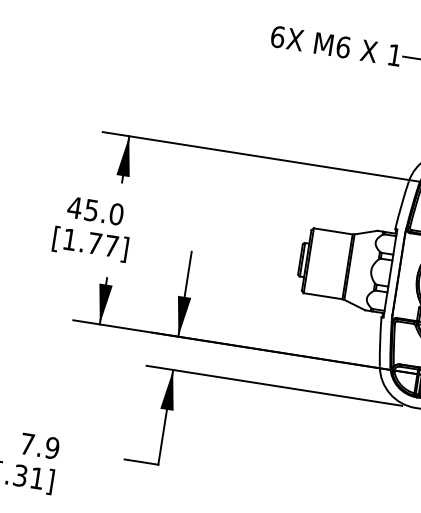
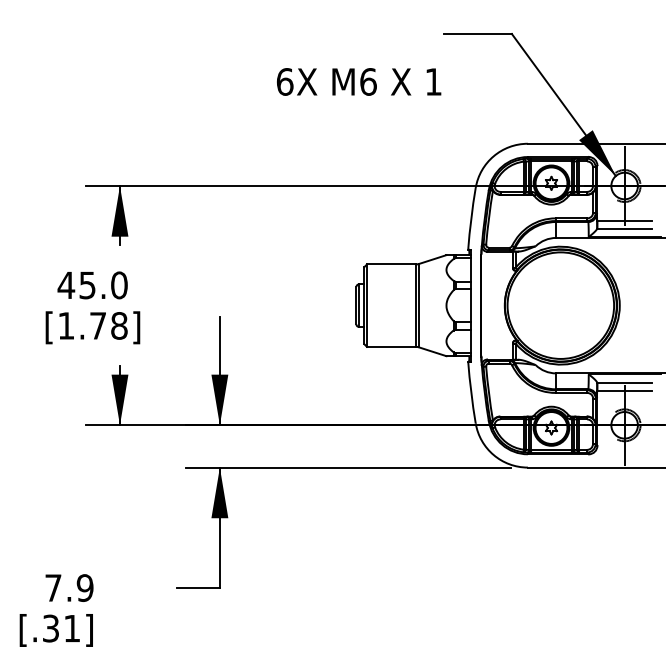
text: (336, 45) -> (359, 81), moved
text: (111, 245) -> (119, 325), [1.77] -> [1.78]

